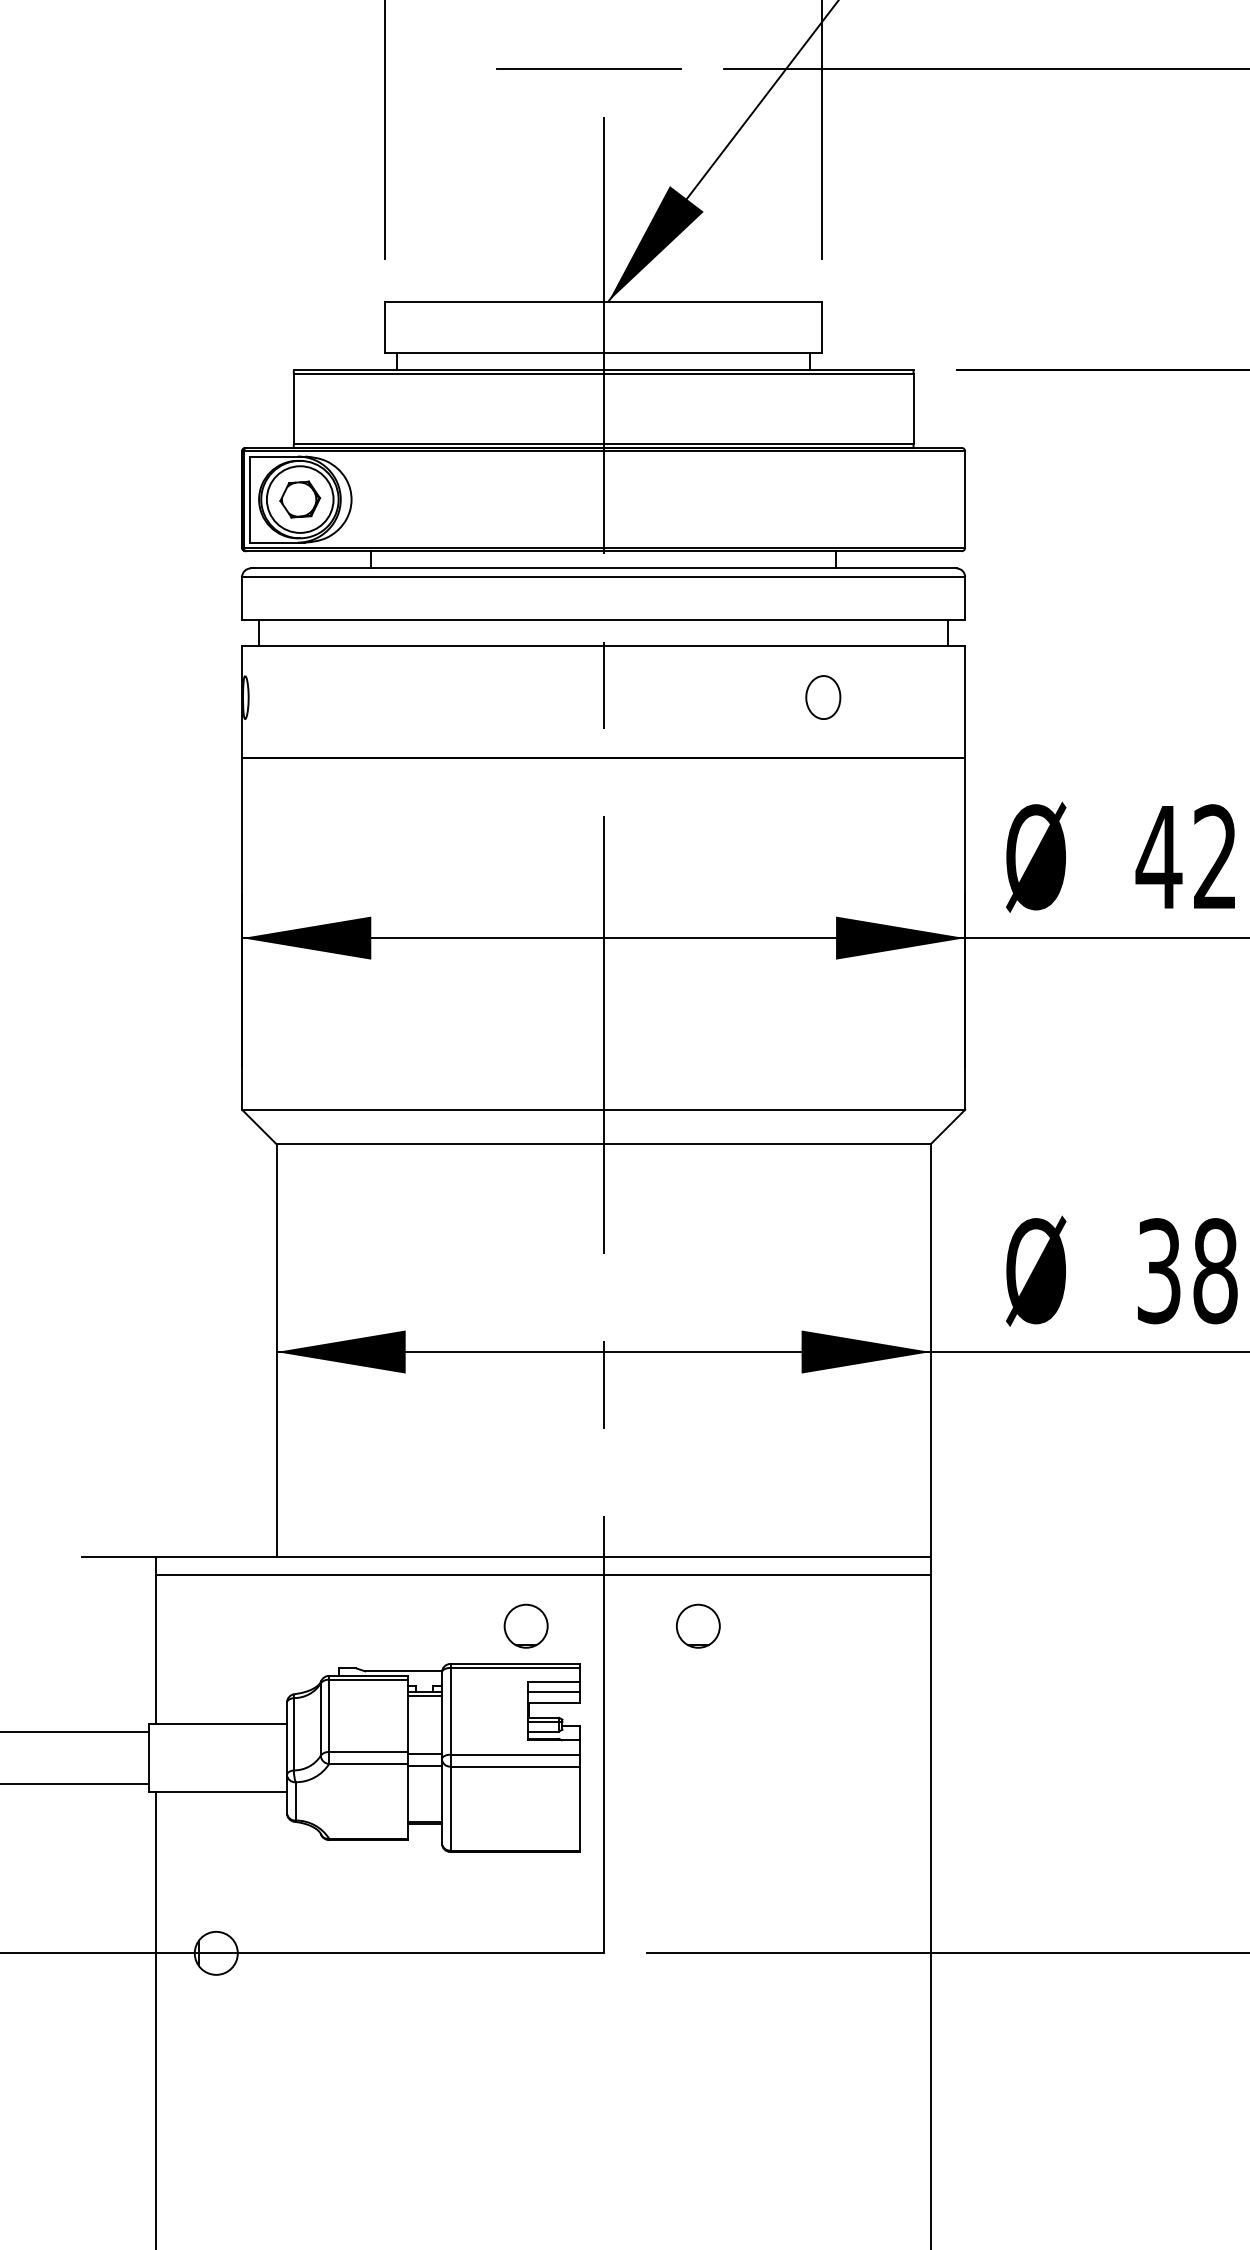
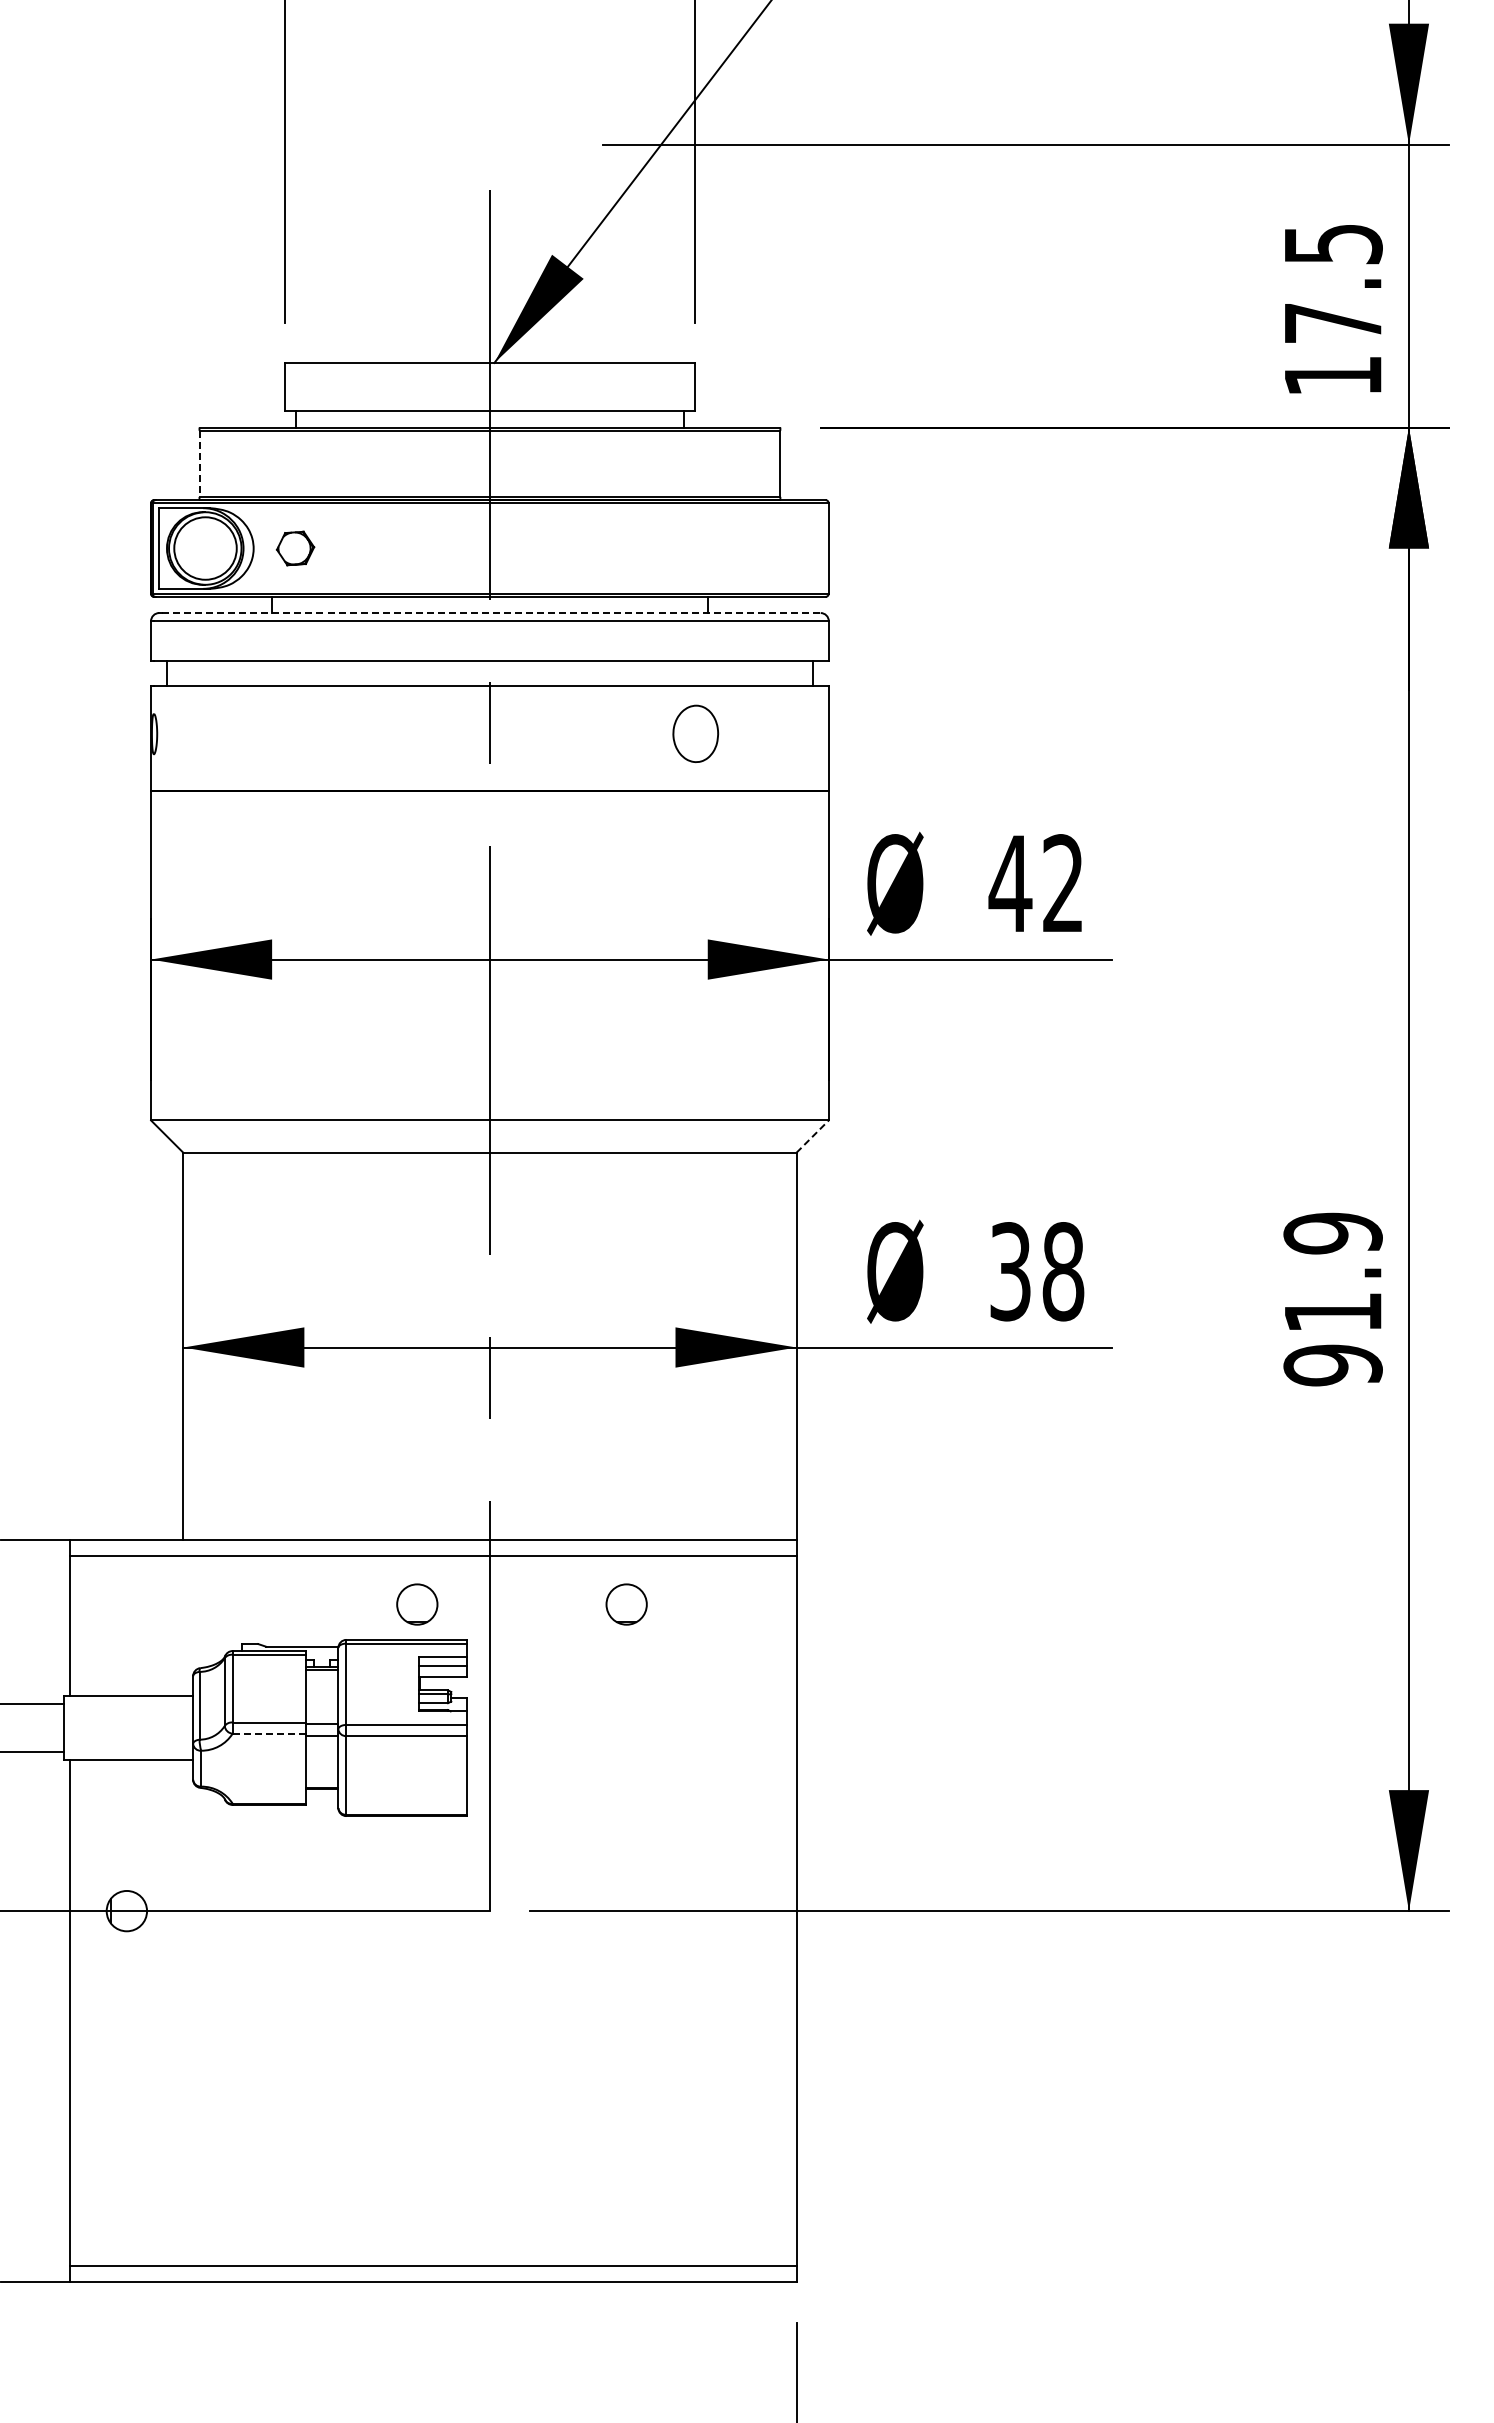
line: (589, 68) -> (476, 144), removed
line: (293, 409) -> (199, 464), solid -> dashed
part: (300, 499) -> (295, 548), moved
line: (605, 568) -> (491, 613), solid -> dashed
part: (822, 698) -> (695, 734), size x1.4
line: (947, 1126) -> (812, 1136), solid -> dashed
part: (698, 1626) -> (626, 1604), moved
line: (368, 1763) -> (269, 1733), solid -> dashed

